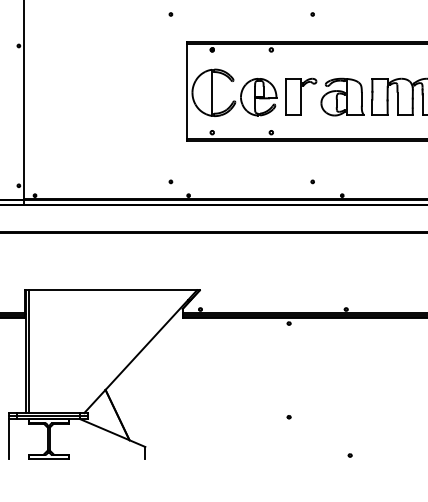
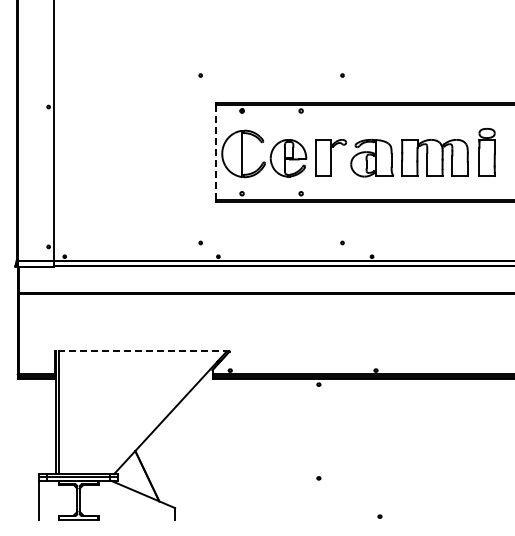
line: (186, 91) -> (216, 152), solid -> dashed
line: (111, 290) -> (141, 351), solid -> dashed

